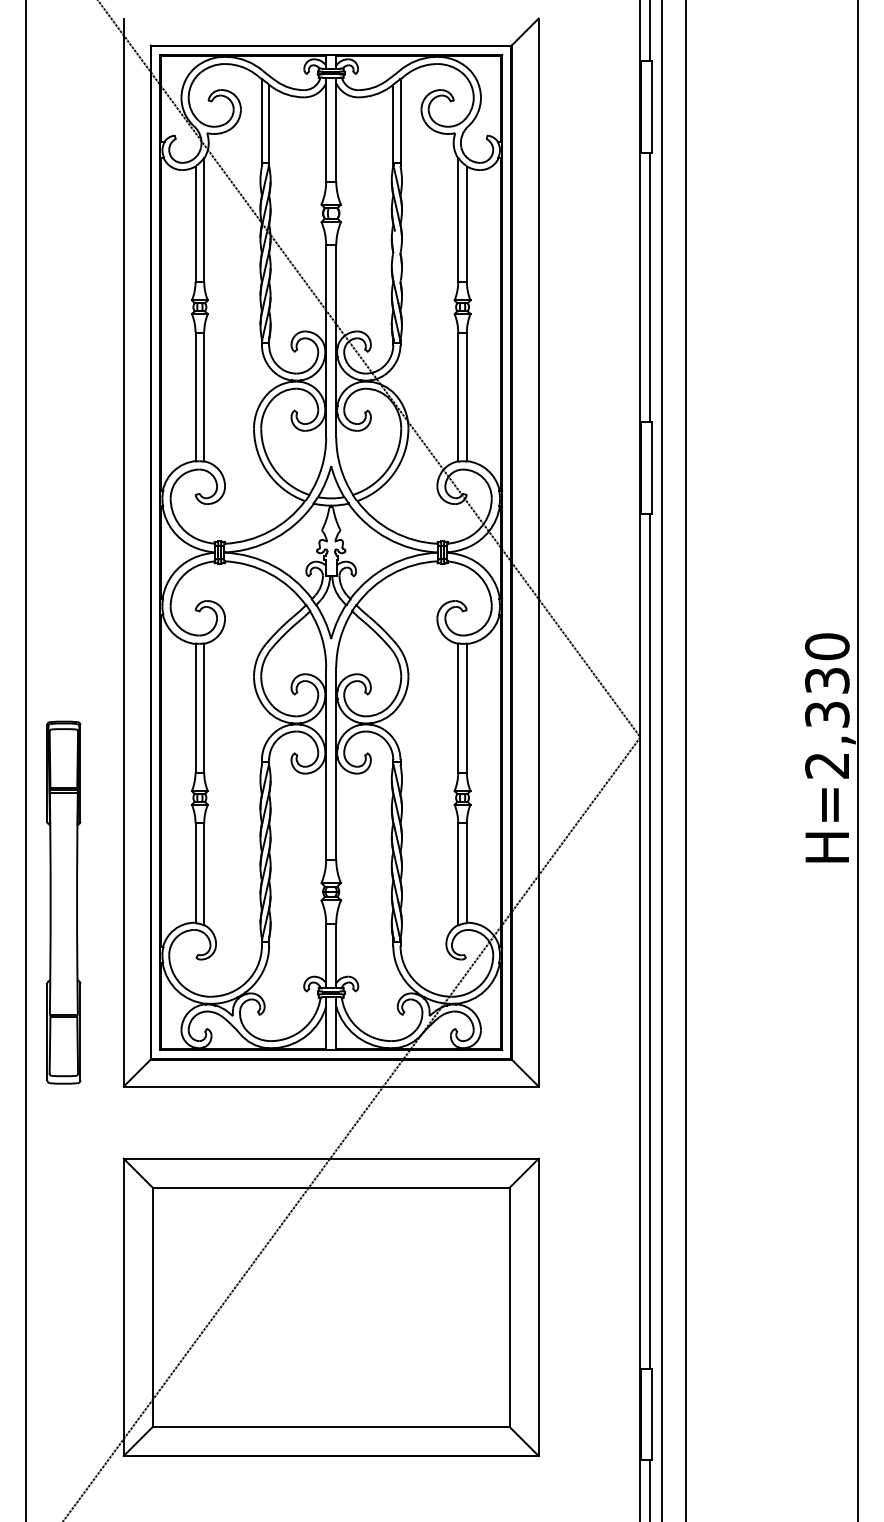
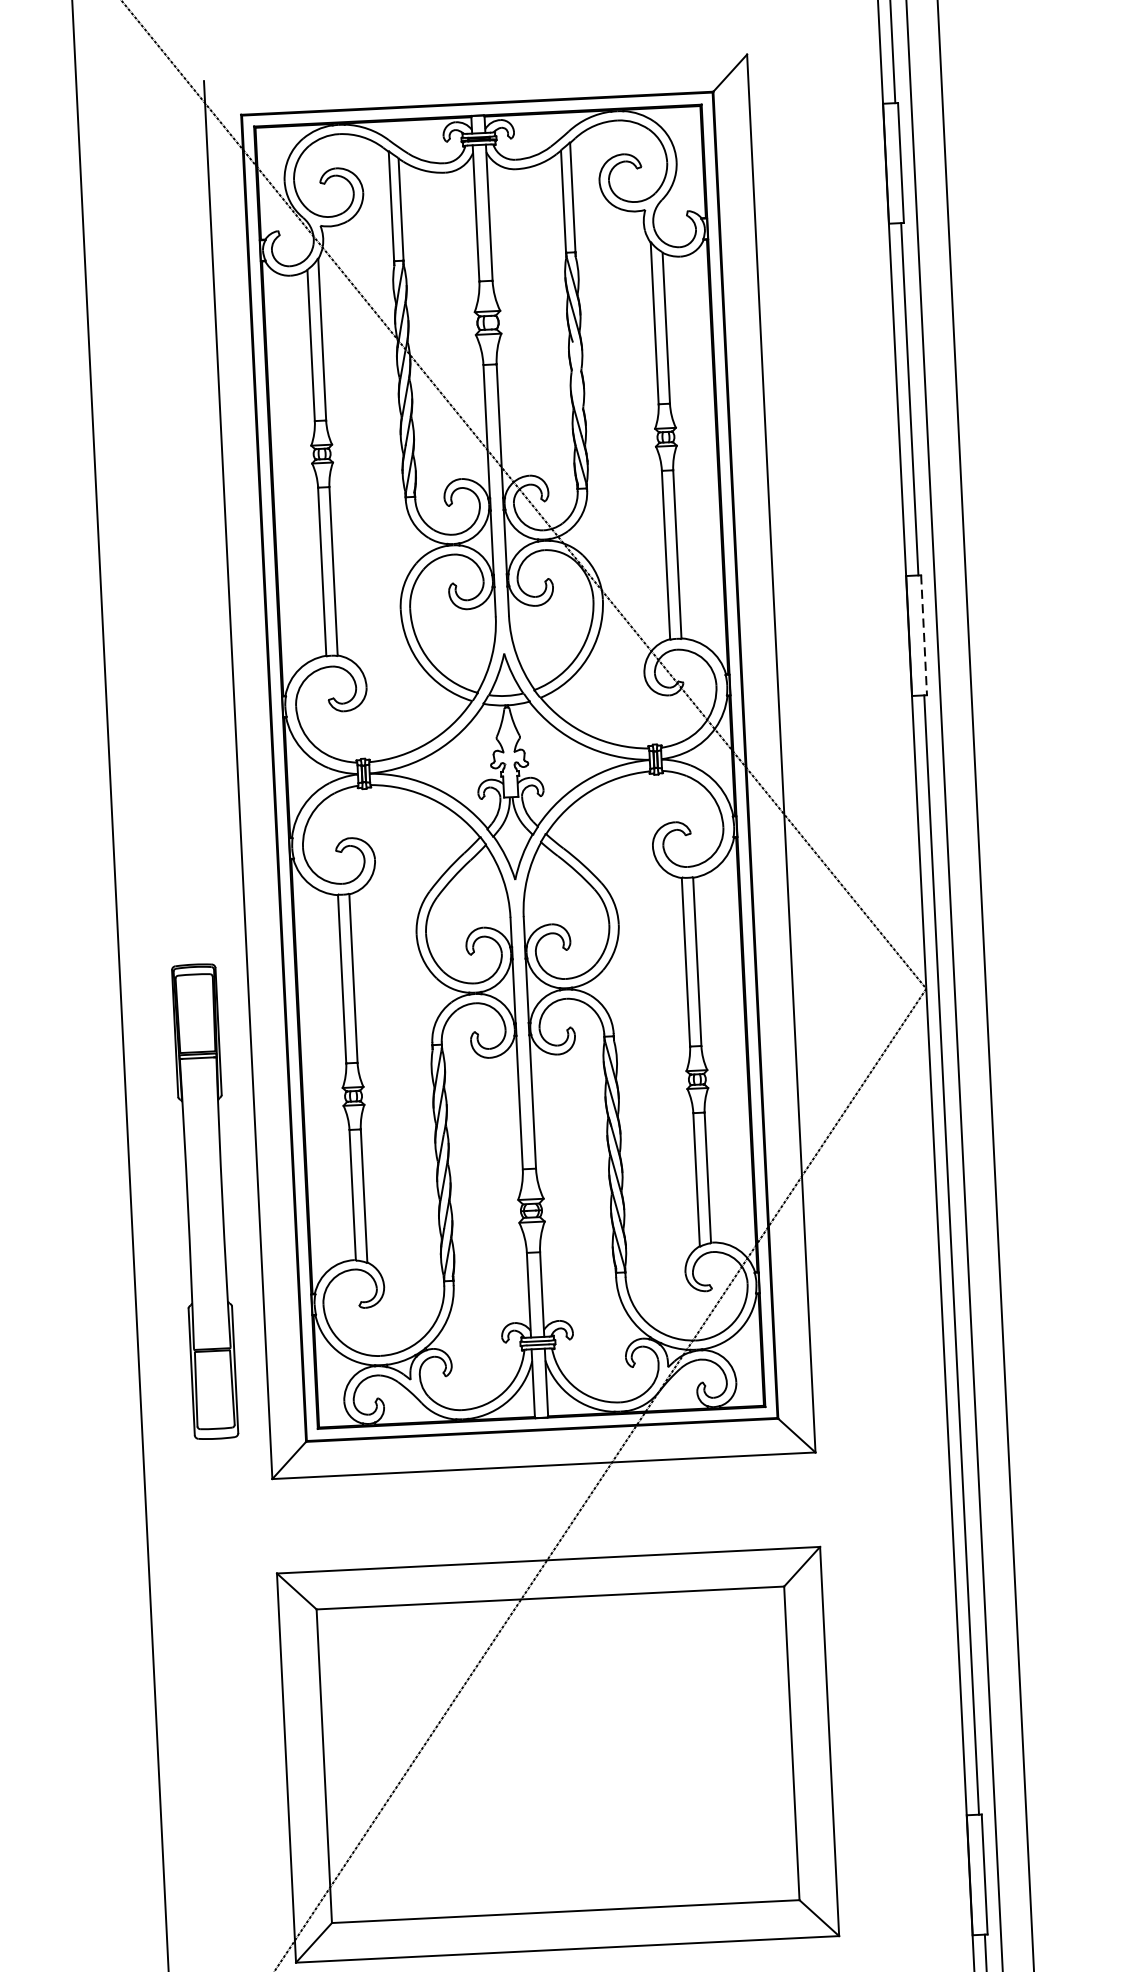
line: (651, 467) -> (923, 634), solid -> dashed
part: (63, 902) -> (204, 1201), moved

